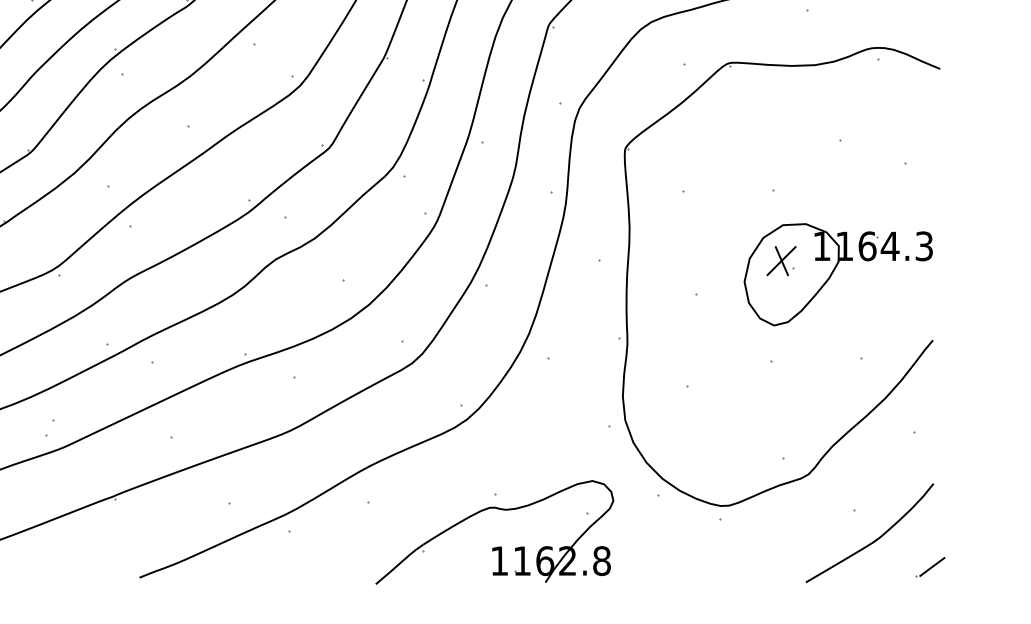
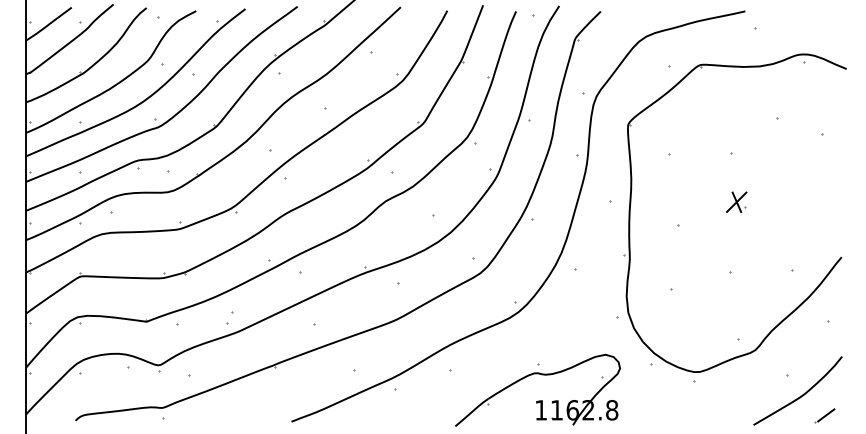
part: (837, 274) -> (775, 211), removed
line: (929, 567) -> (824, 415), moved

